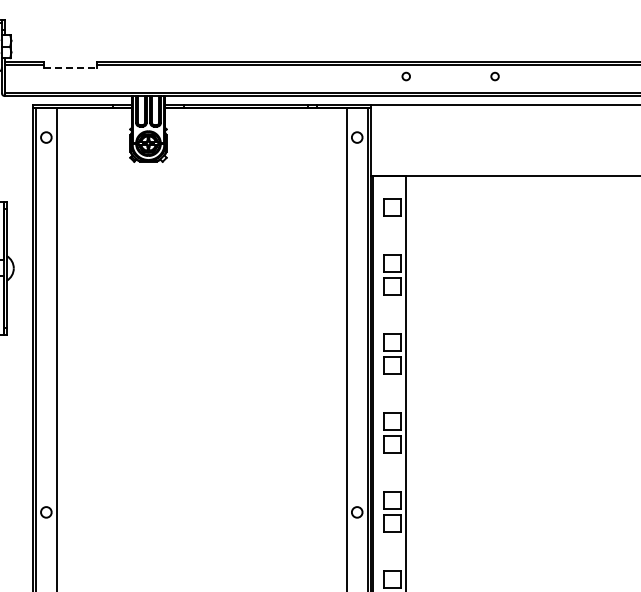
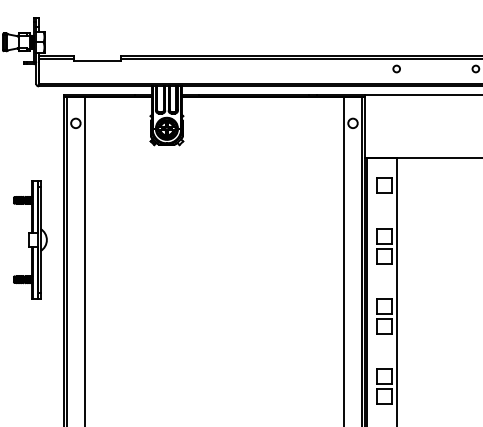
line: (70, 67) -> (97, 60), dashed -> solid

